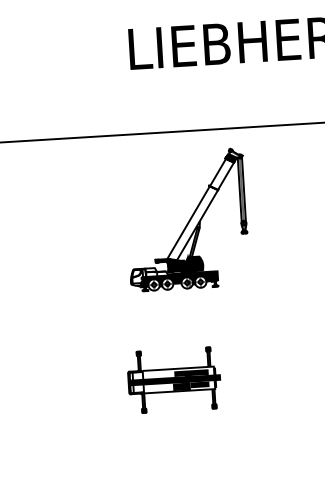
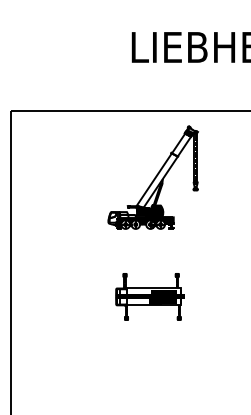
part: (186, 219) -> (152, 177), moved

